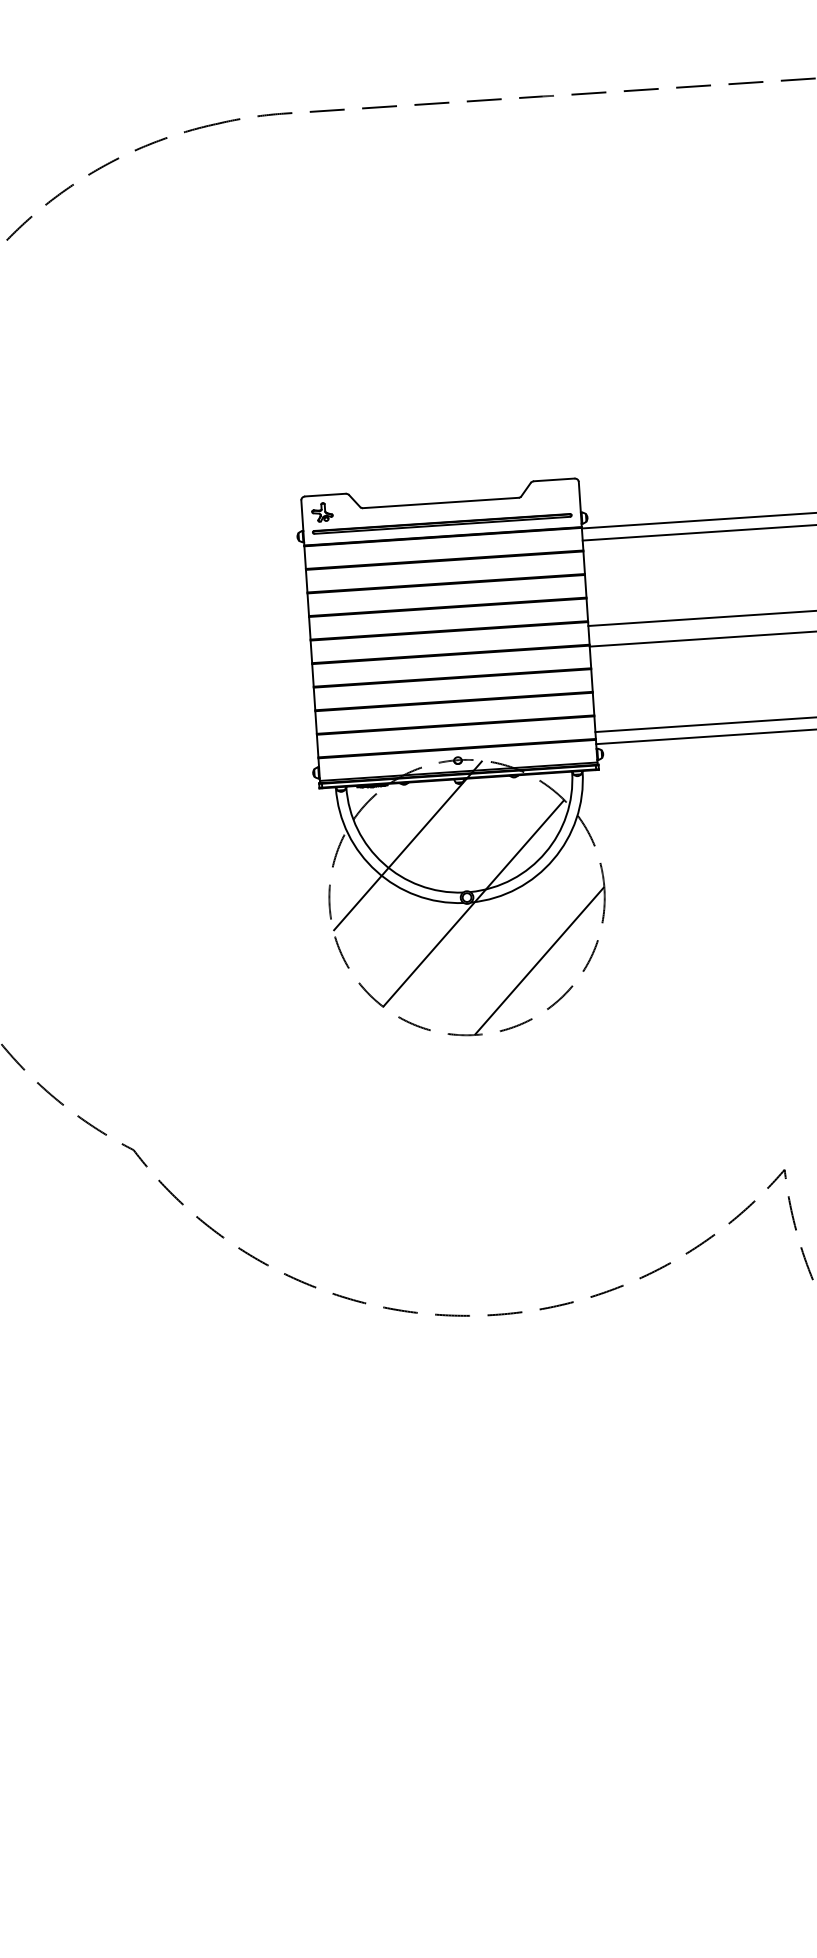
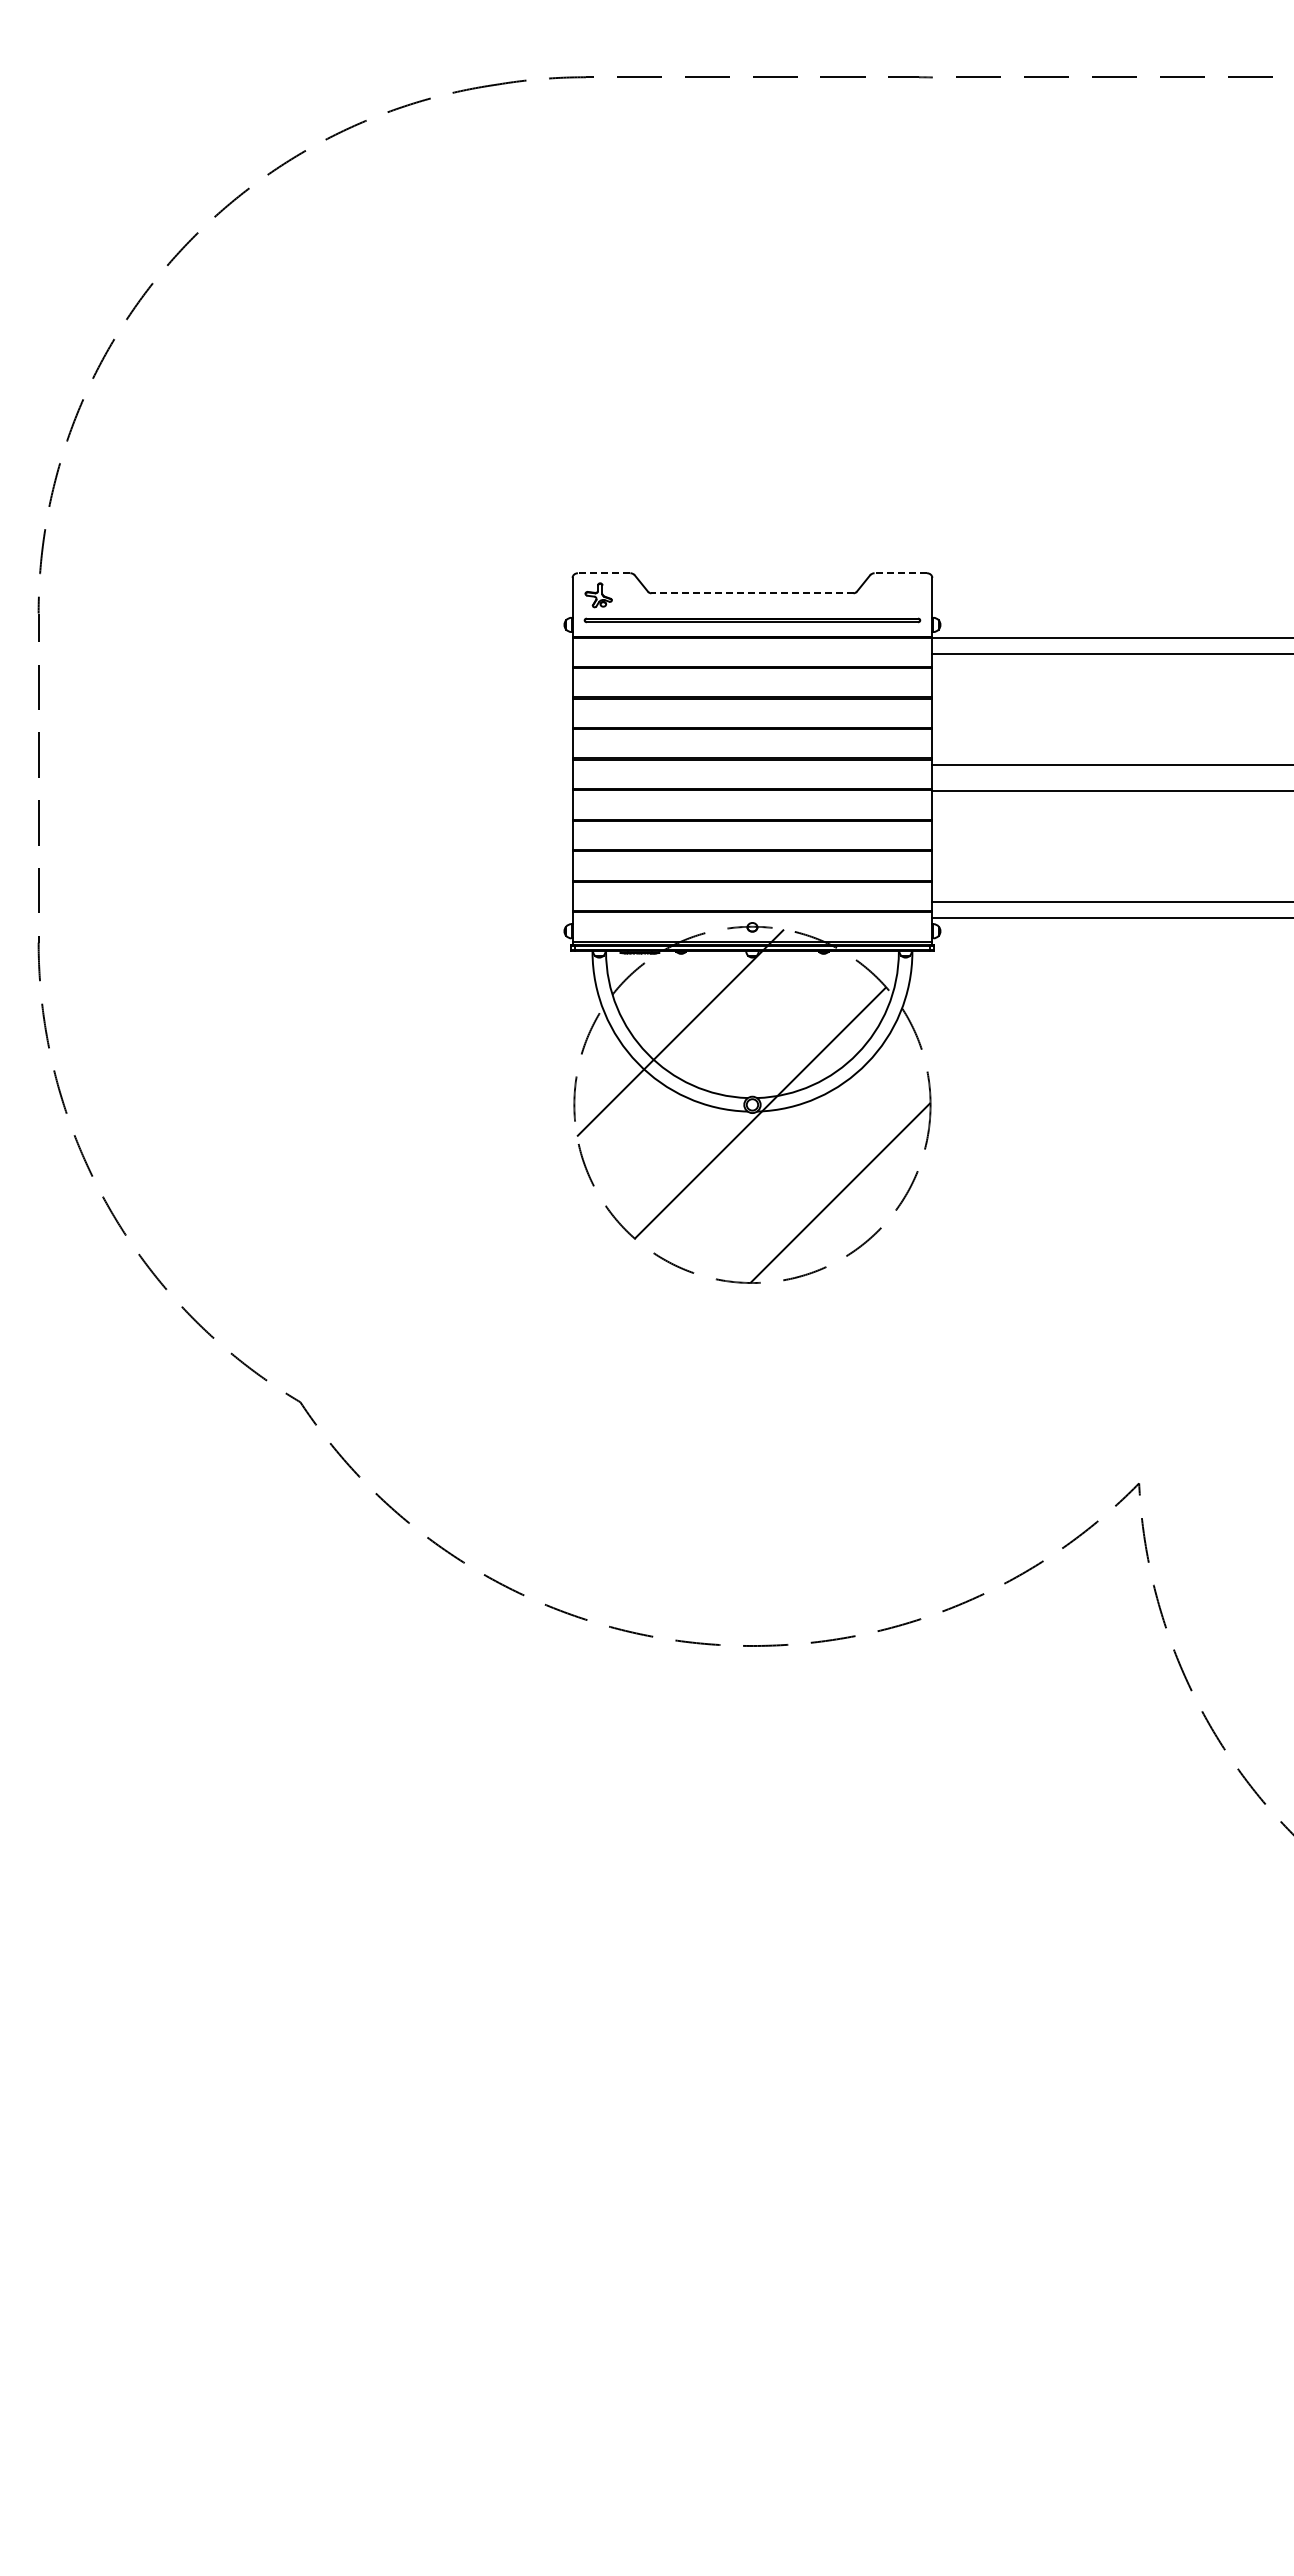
line: (554, 480) -> (900, 573), solid -> dashed
line: (324, 495) -> (603, 573), solid -> dashed
line: (440, 503) -> (751, 593), solid -> dashed

